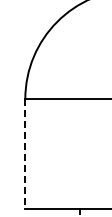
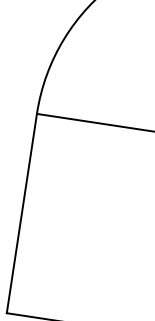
line: (25, 153) -> (22, 213), dashed -> solid

